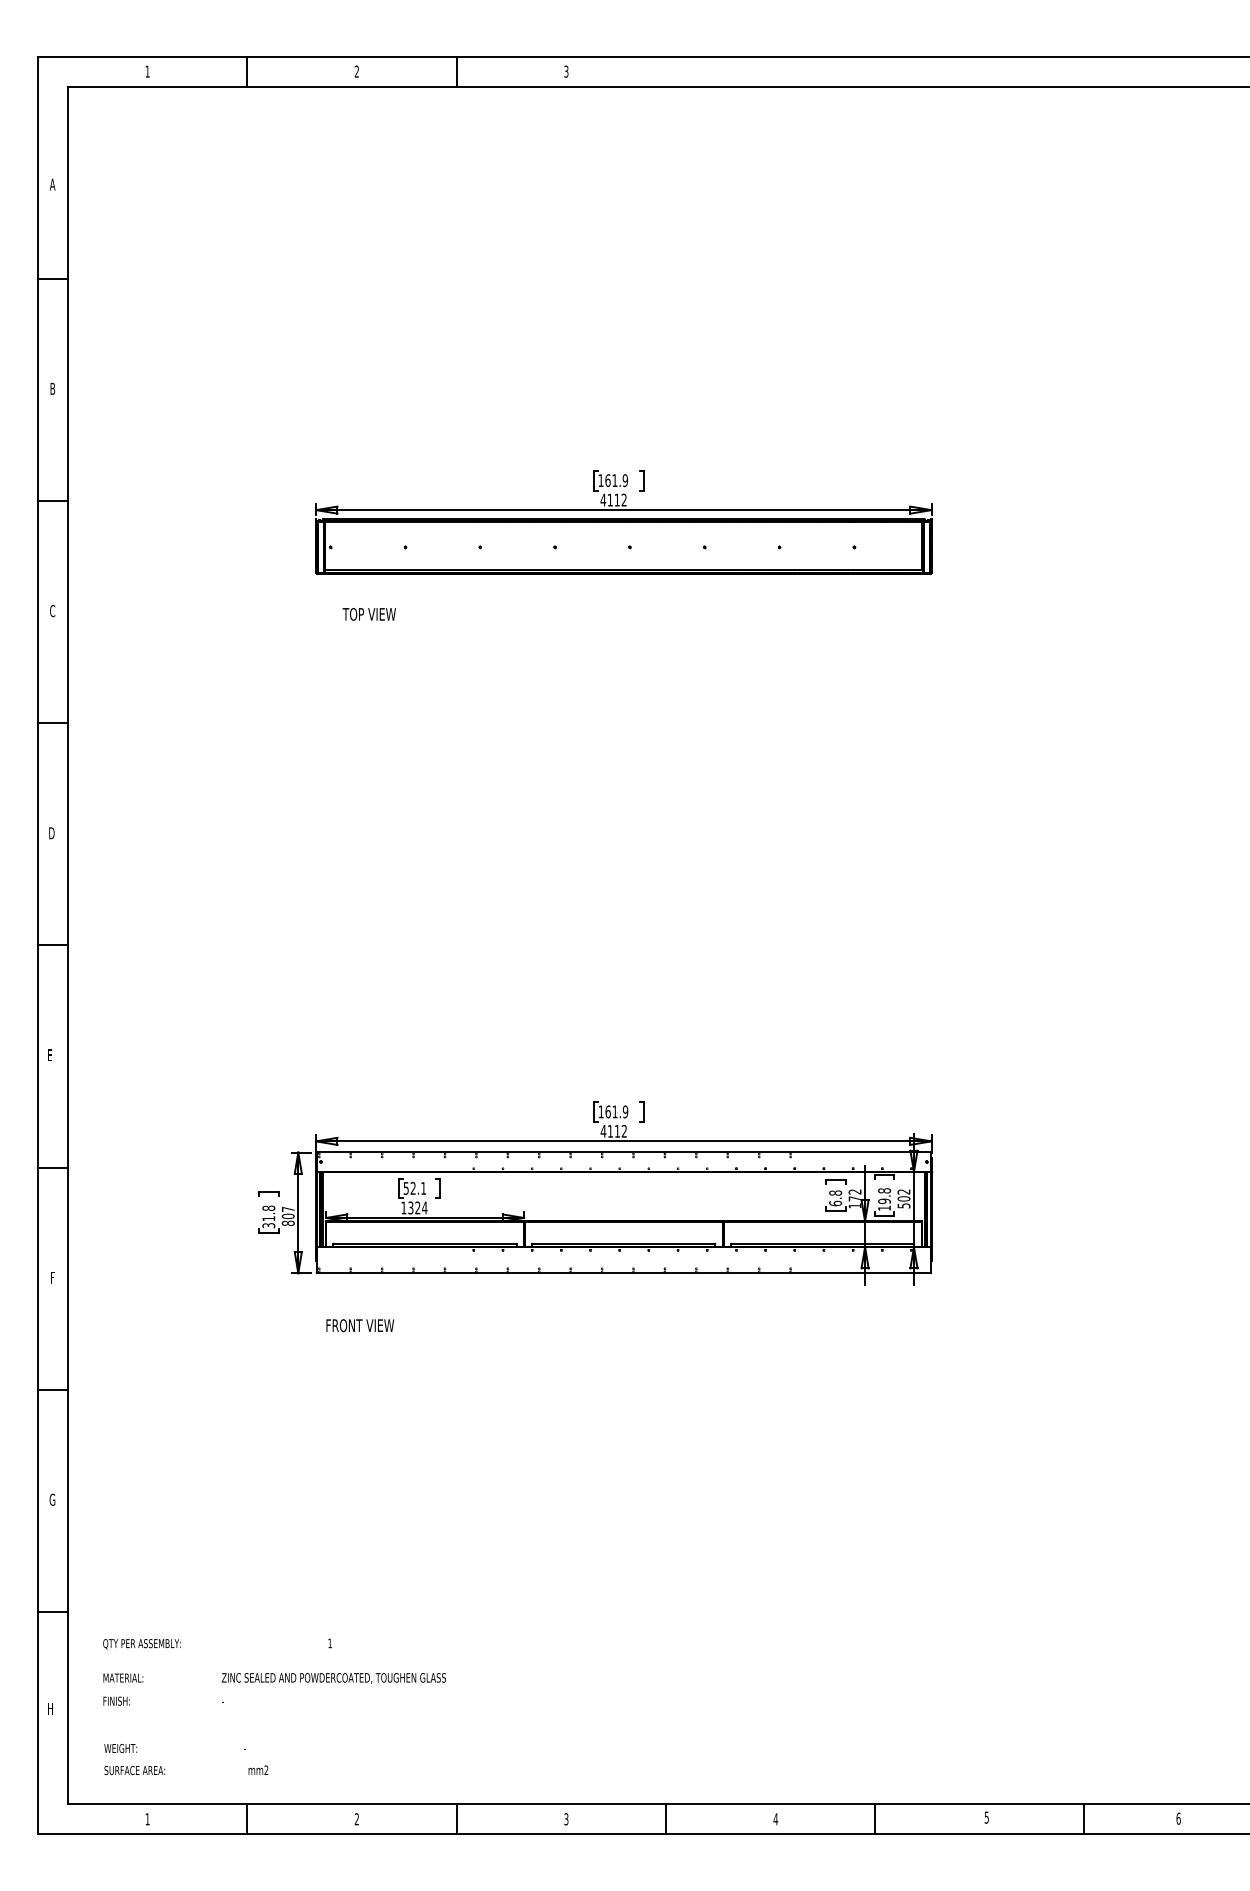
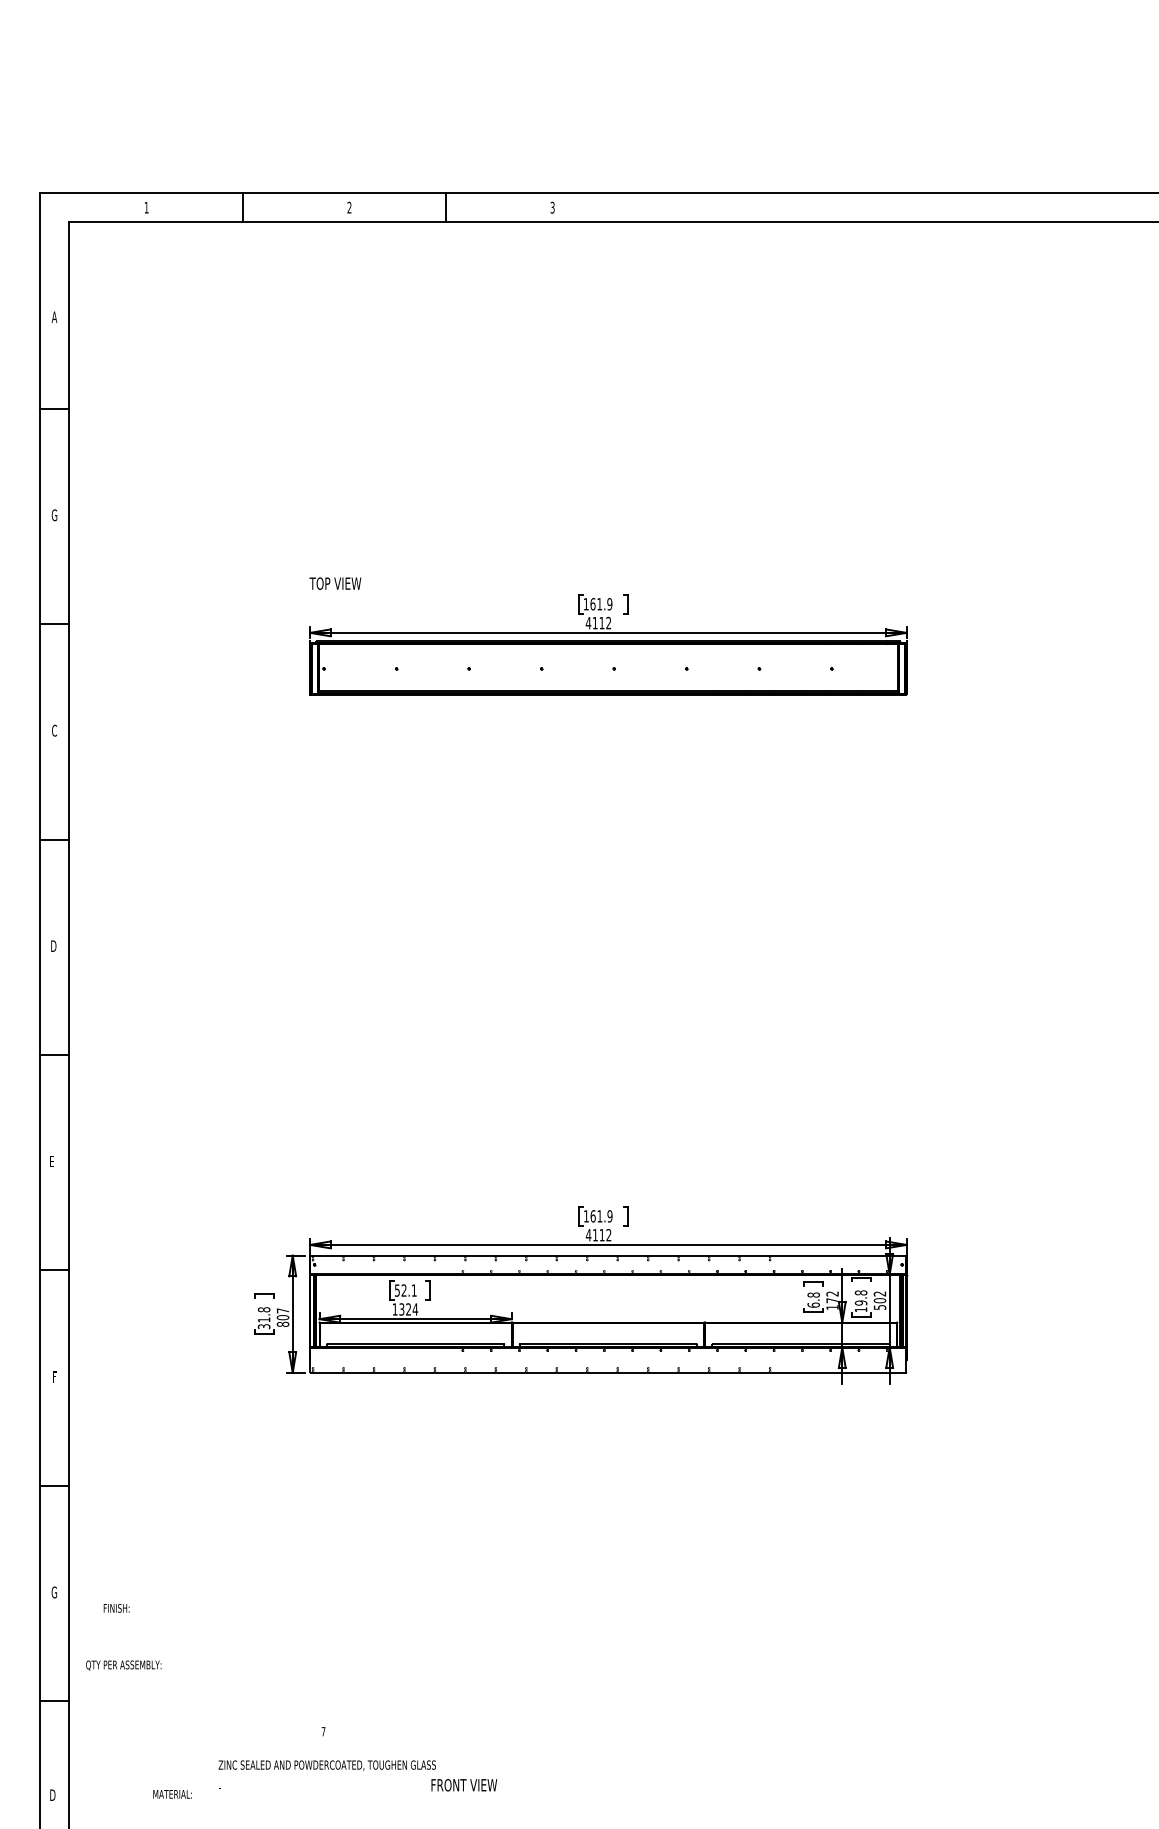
text: (52, 388) -> (54, 514), B -> G
text: (368, 613) -> (334, 582), moved
text: (360, 1325) -> (464, 1785), moved
text: (329, 1643) -> (322, 1731), 1 -> 7
text: (141, 1644) -> (123, 1665), moved
text: (123, 1677) -> (172, 1793), moved
text: (116, 1700) -> (116, 1607), moved
text: (50, 1708) -> (52, 1794), H -> D

